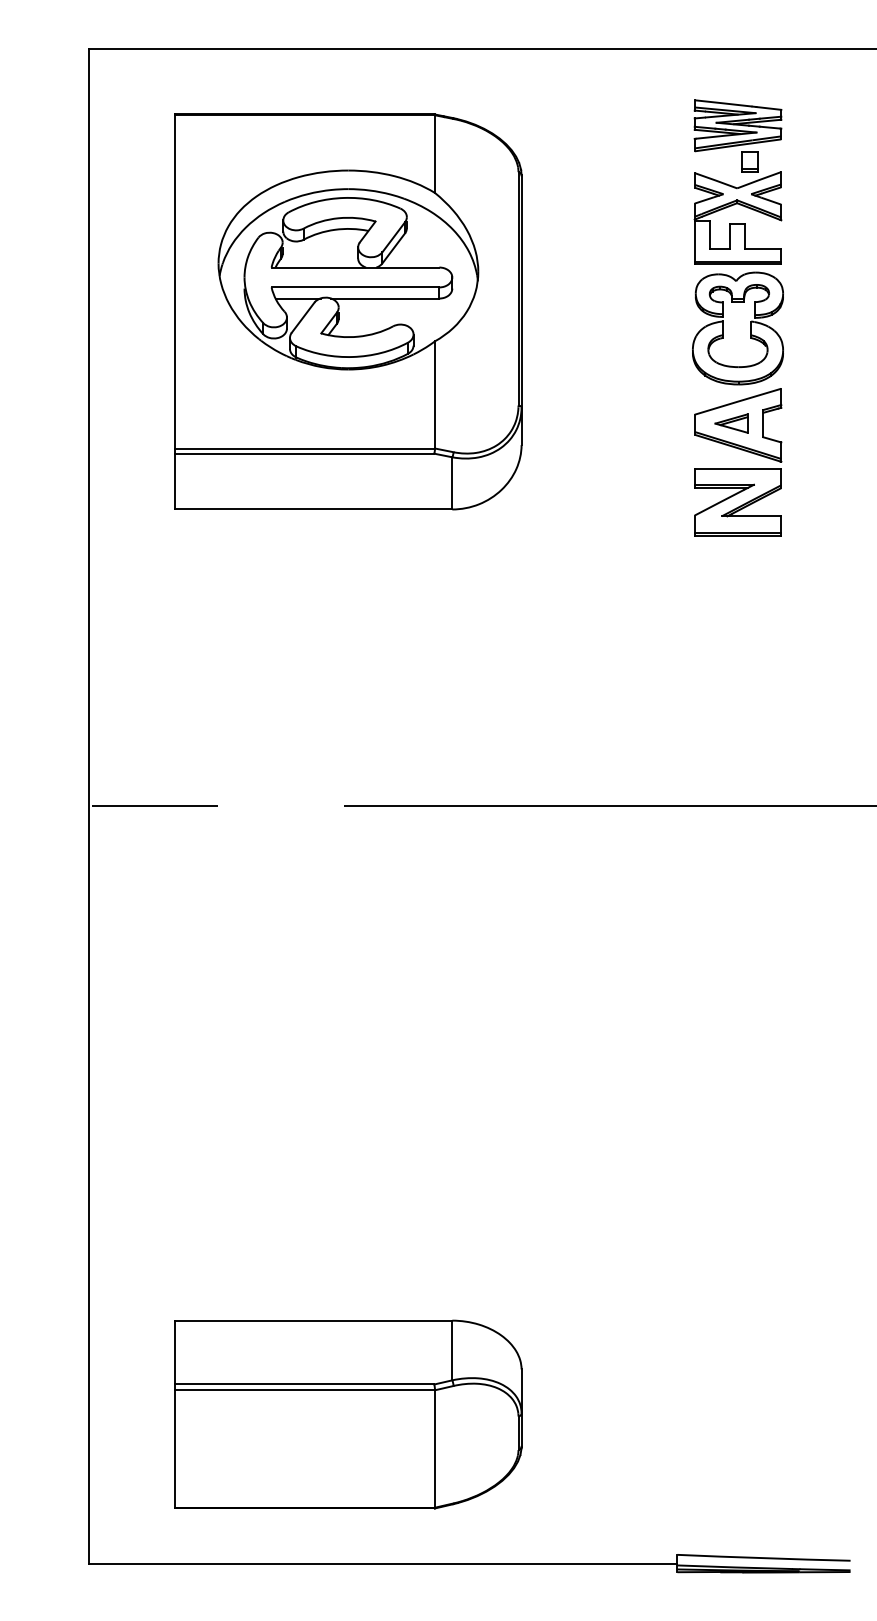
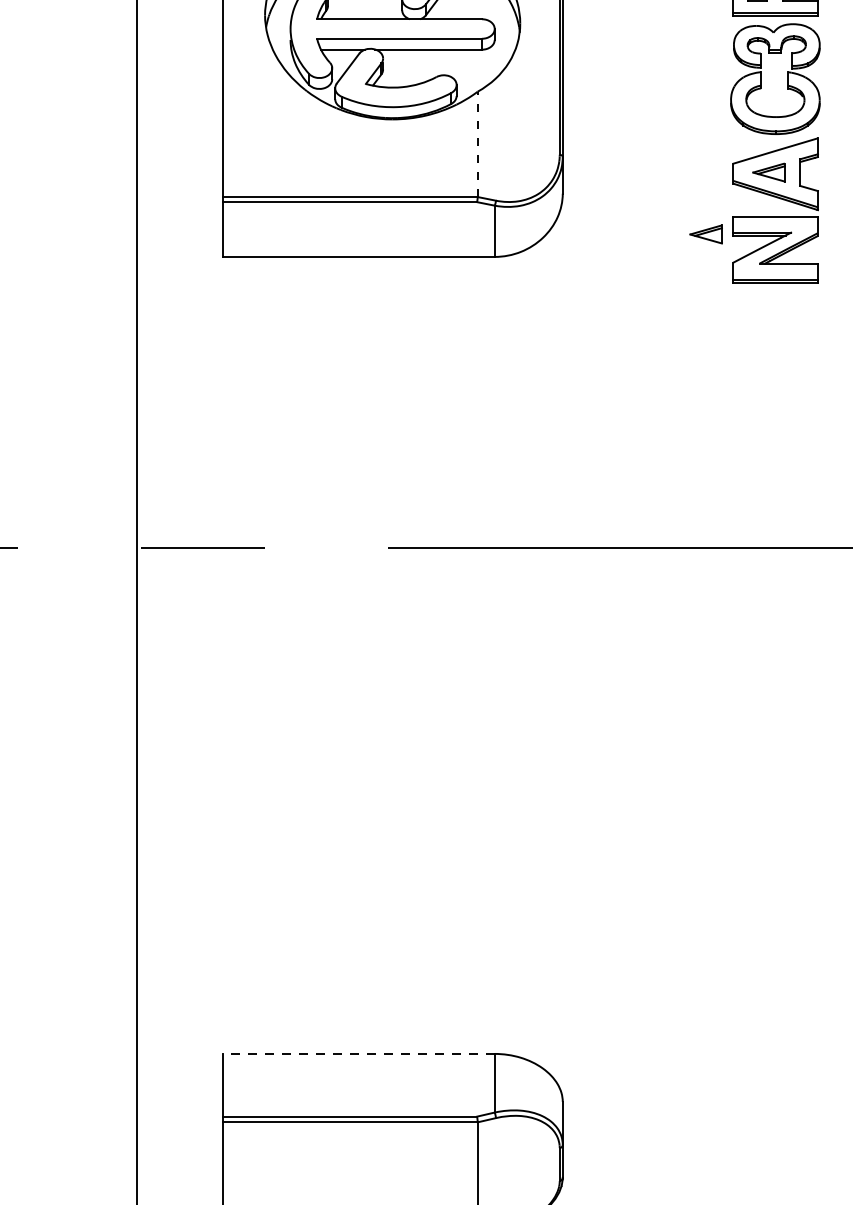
line: (435, 394) -> (478, 143), solid -> dashed
part: (667, 486) -> (706, 234), added
line: (313, 1320) -> (358, 1053), solid -> dashed

